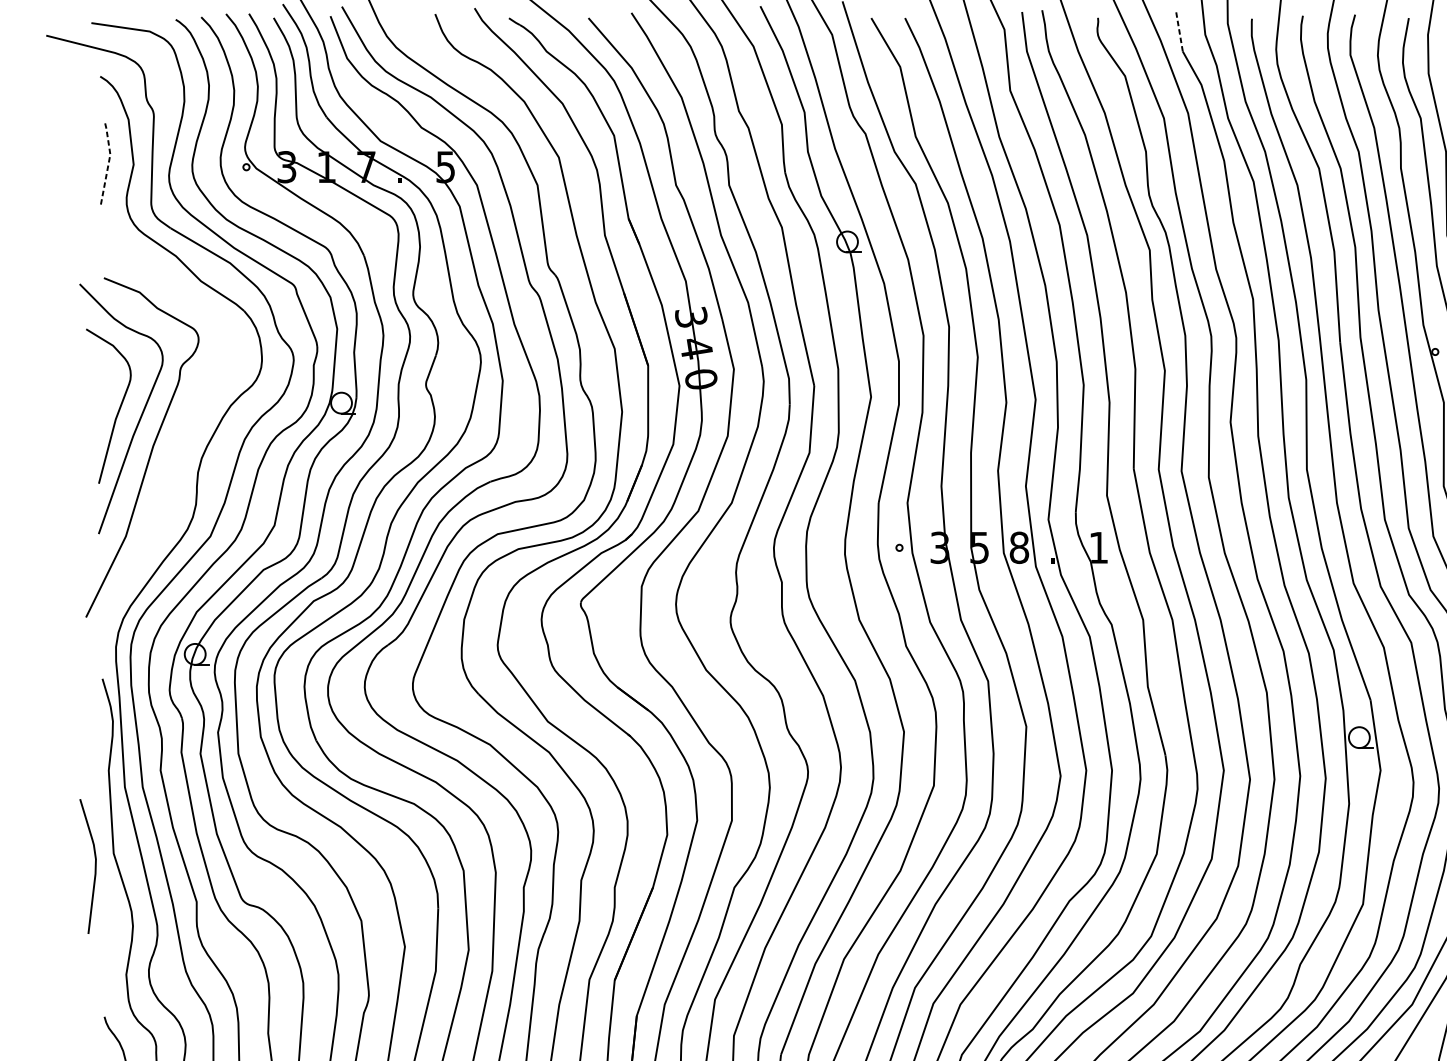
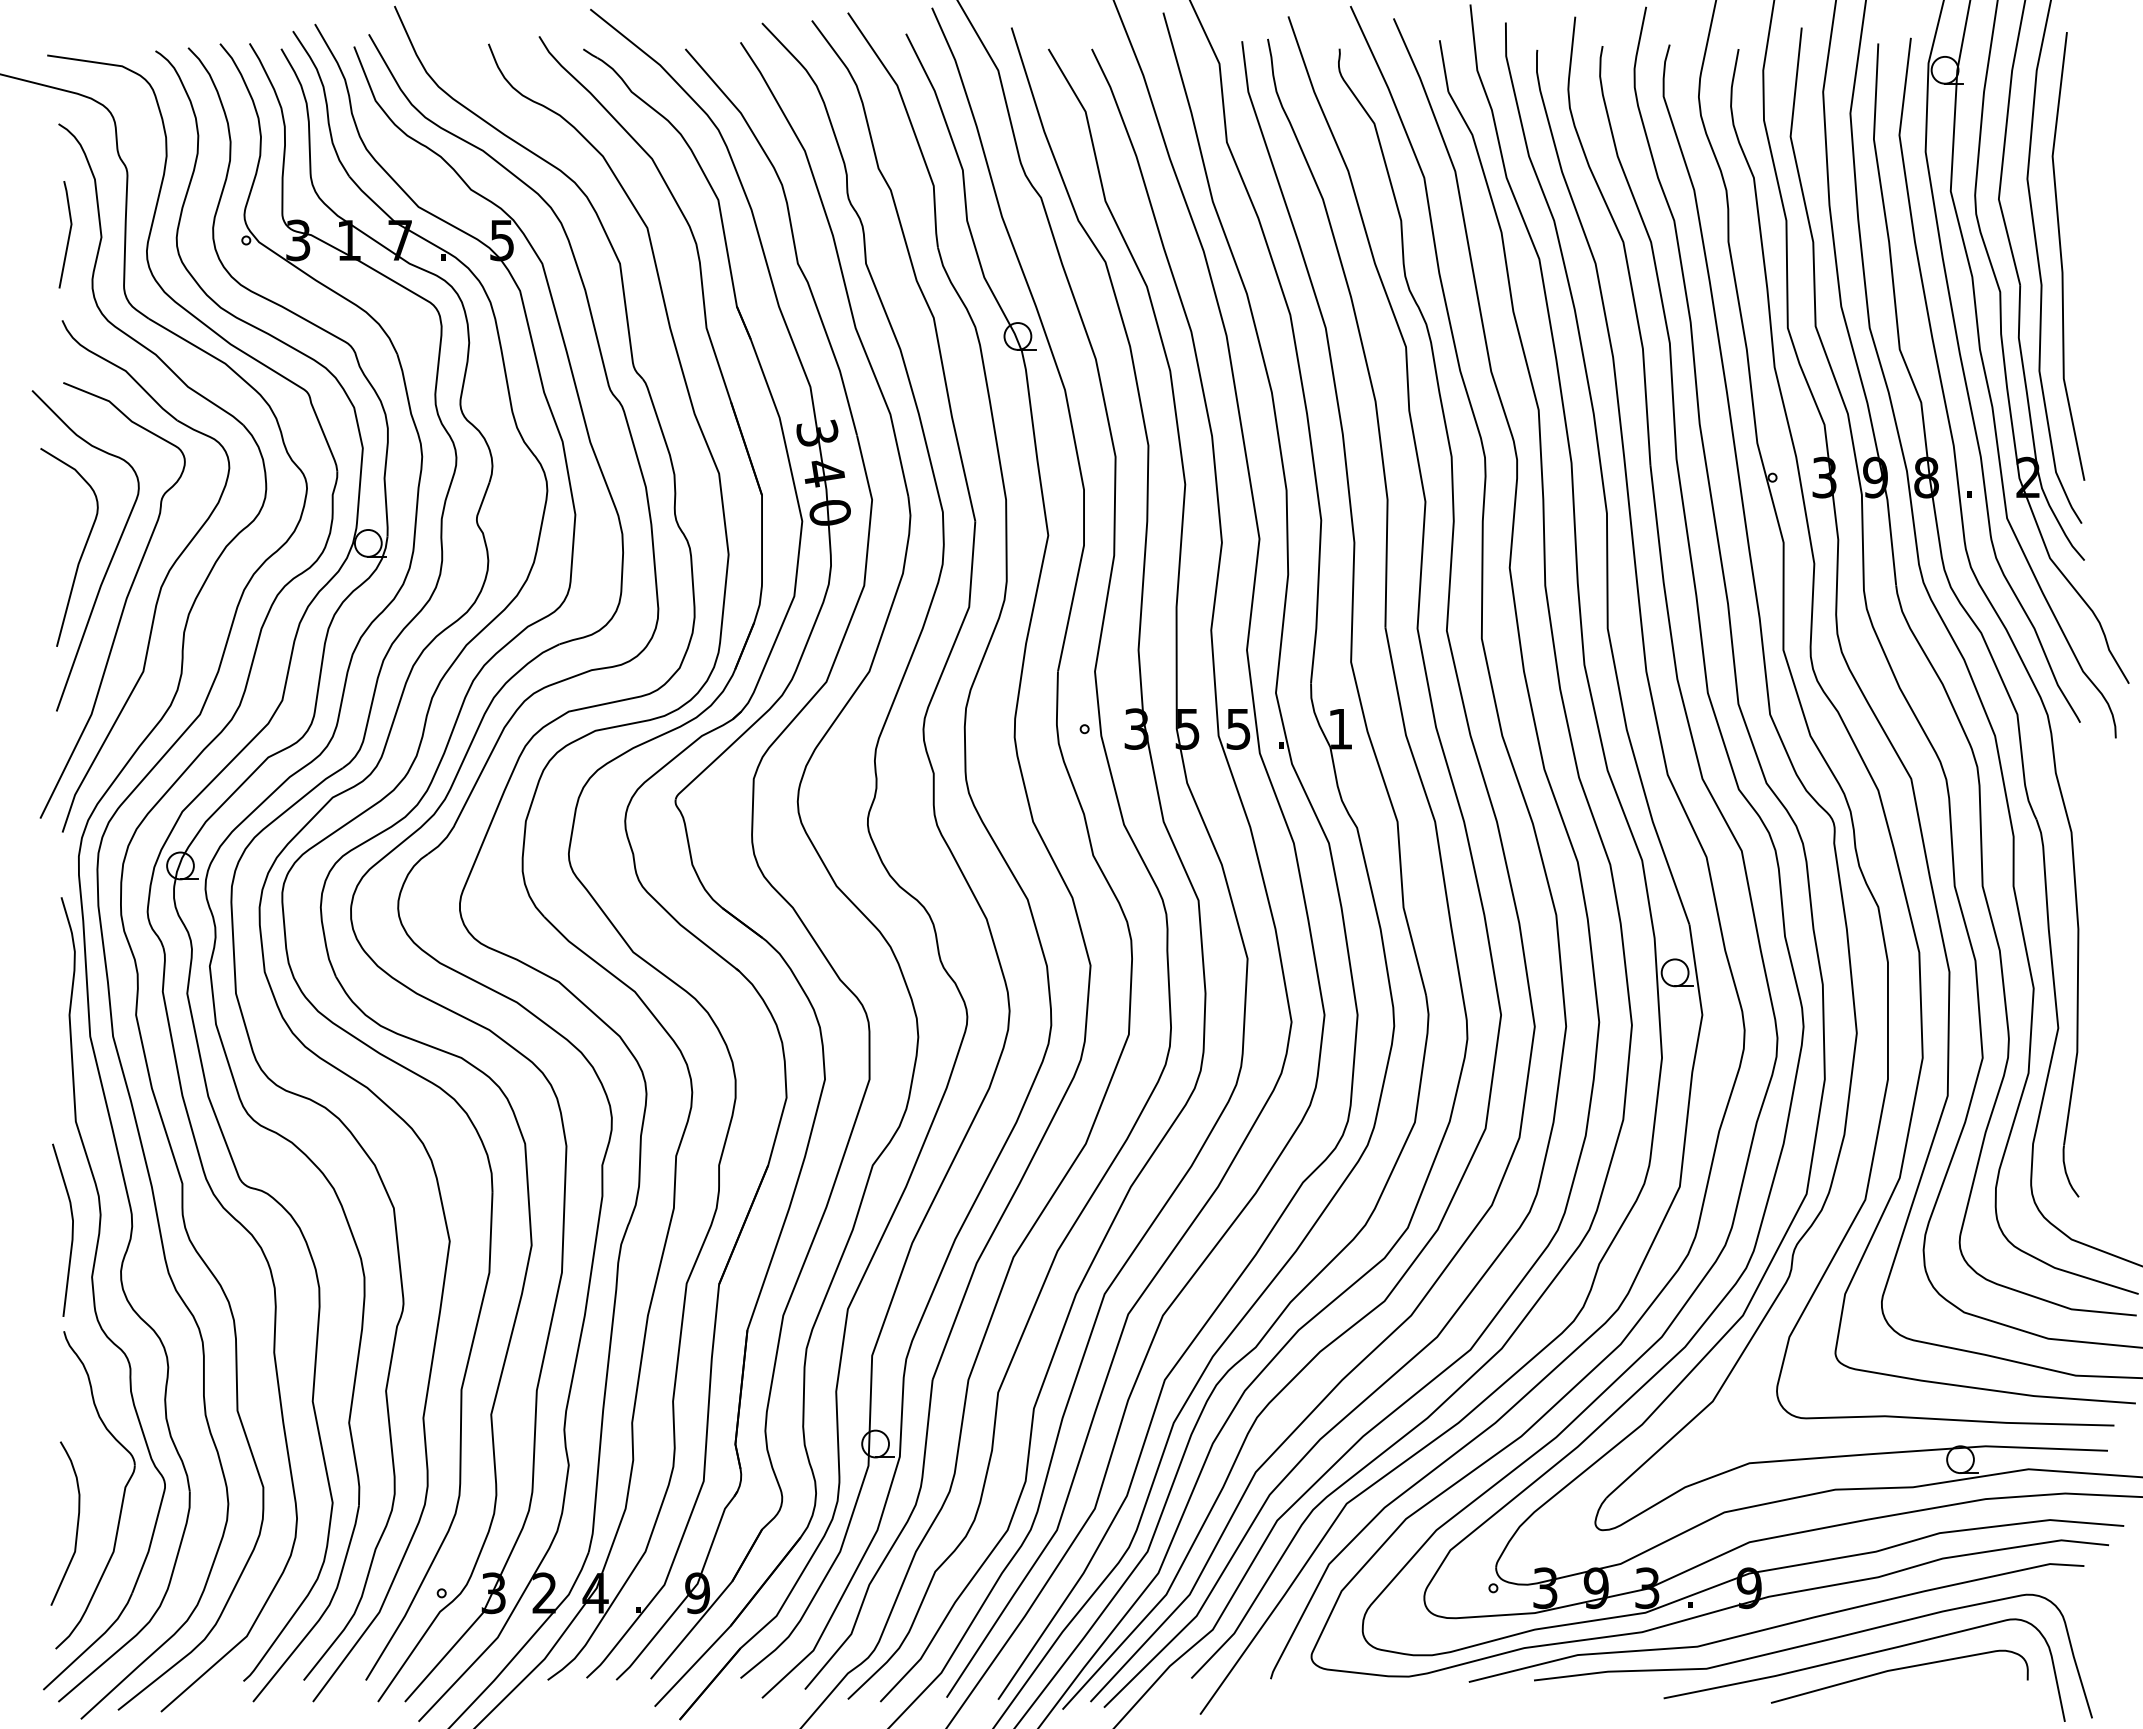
line: (1179, 30) -> (1444, 65), dashed -> solid
line: (108, 161) -> (69, 233), dashed -> solid
part: (180, 435) -> (161, 584), added
text: (1019, 547) -> (1238, 728), 8 -> 5
curve: (94, 865) -> (71, 1229), moved

